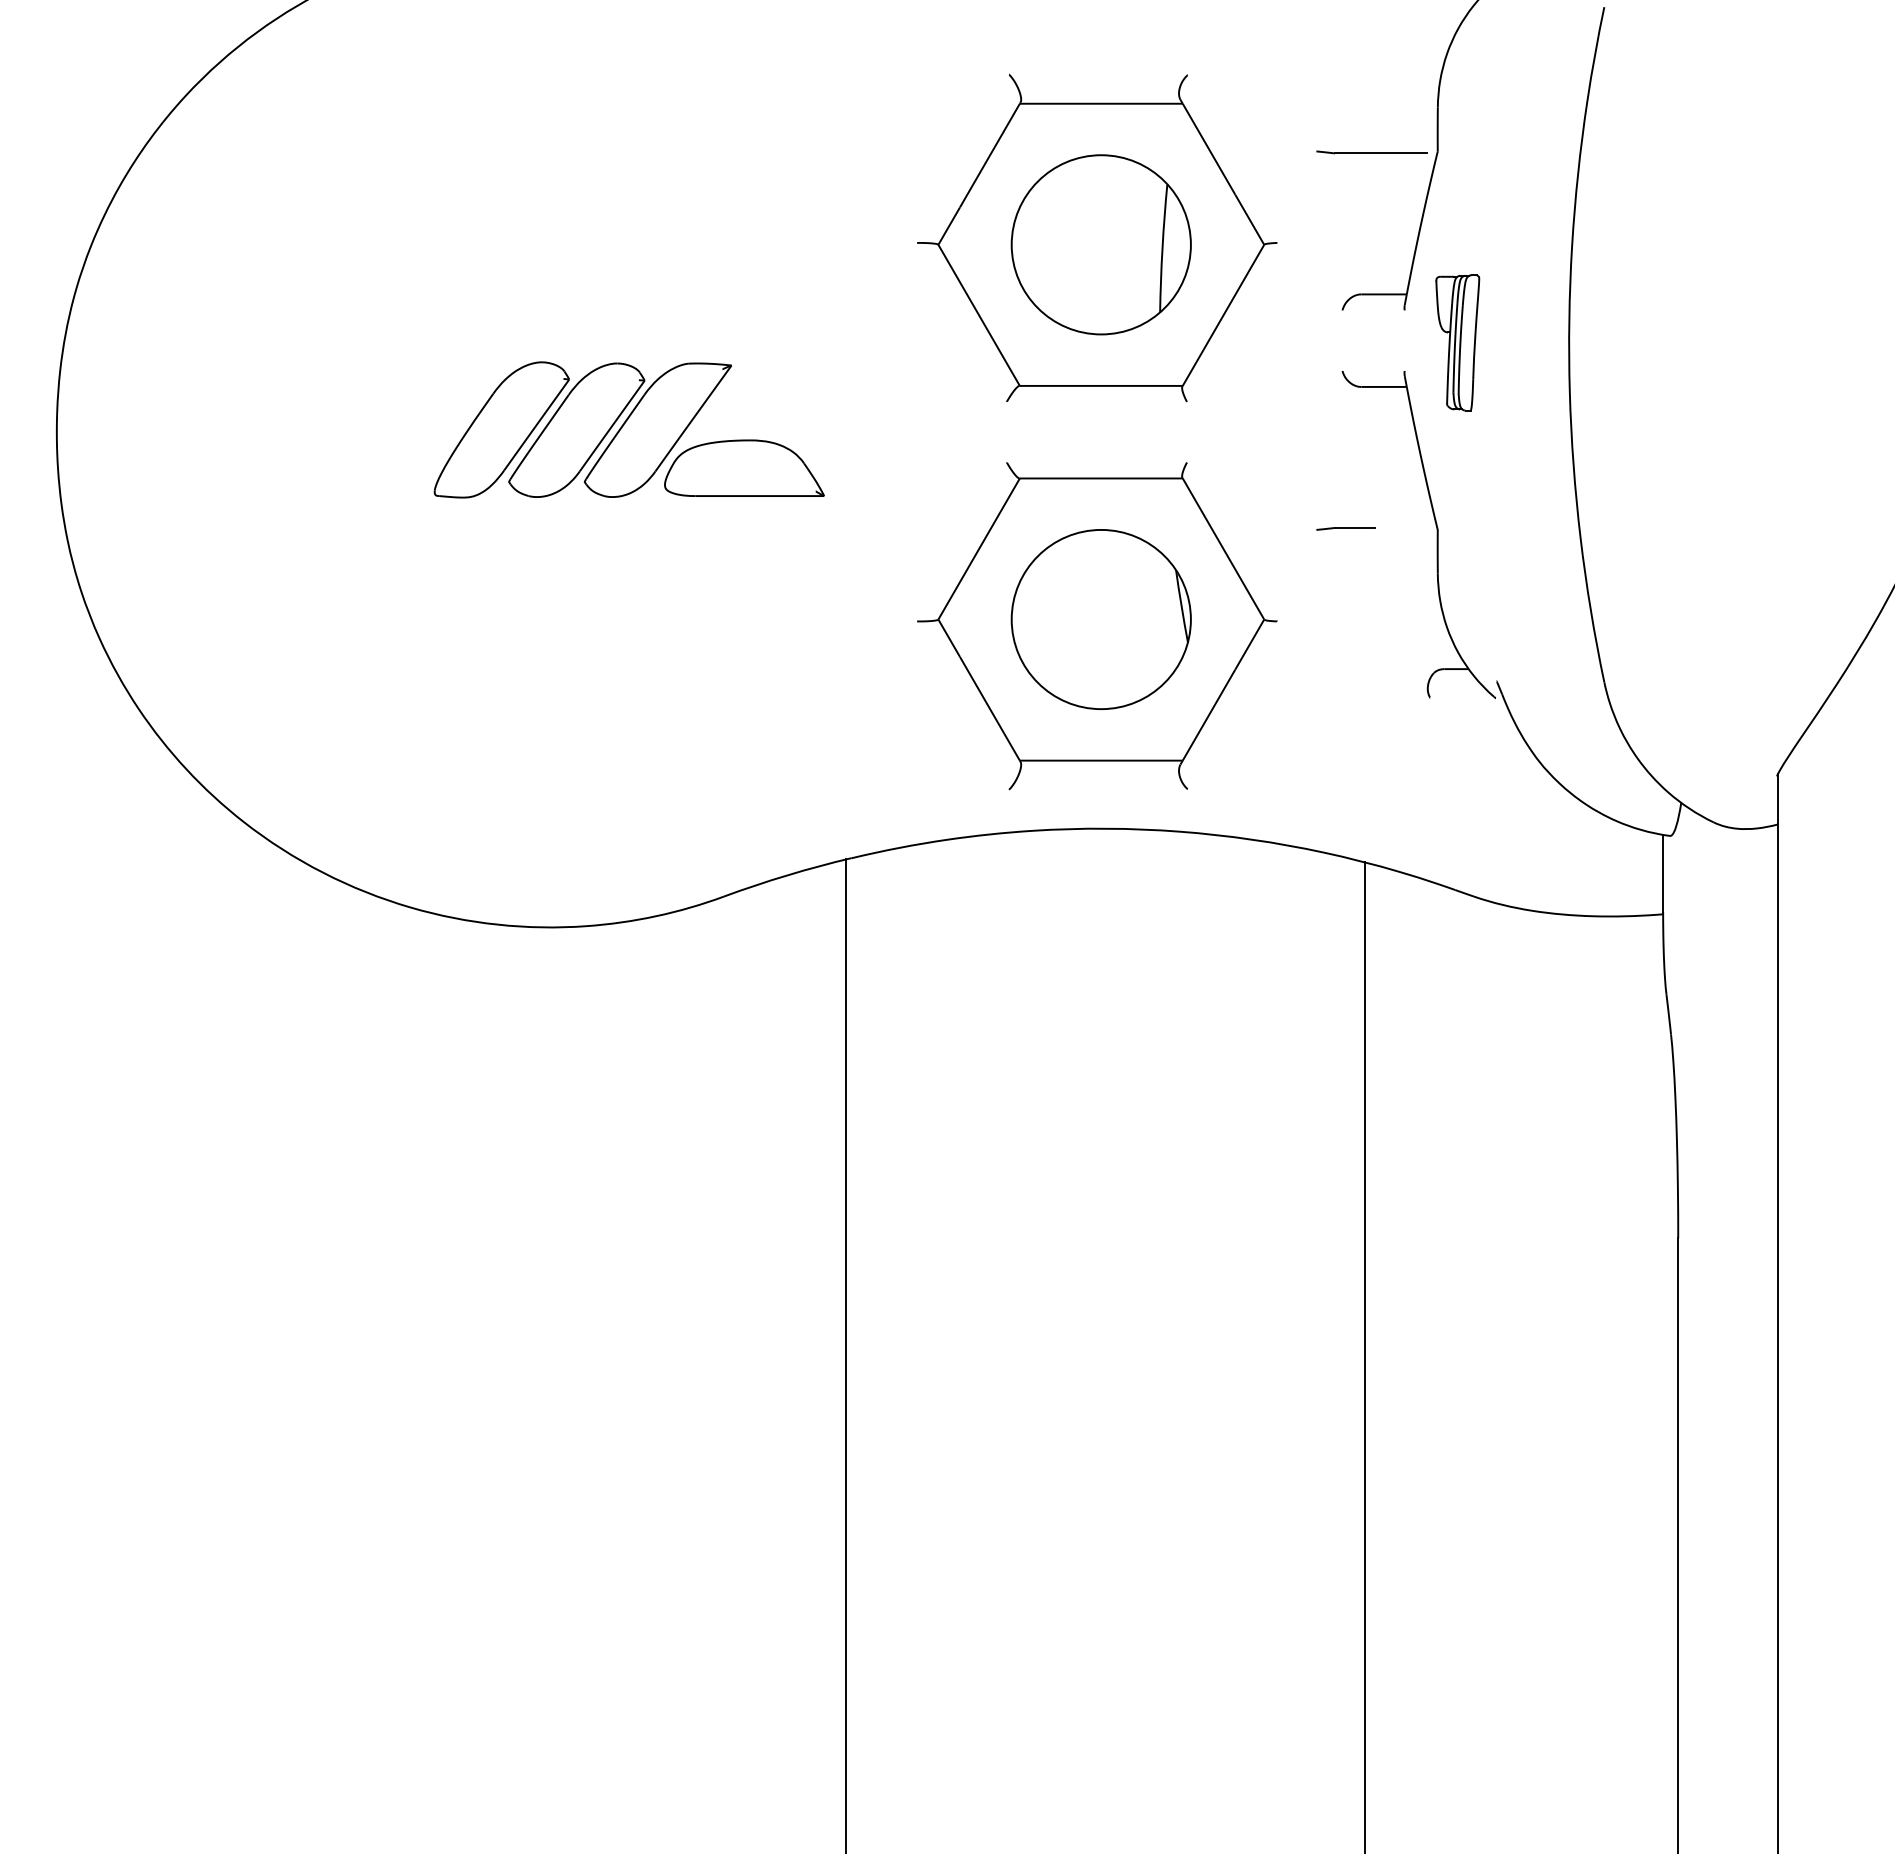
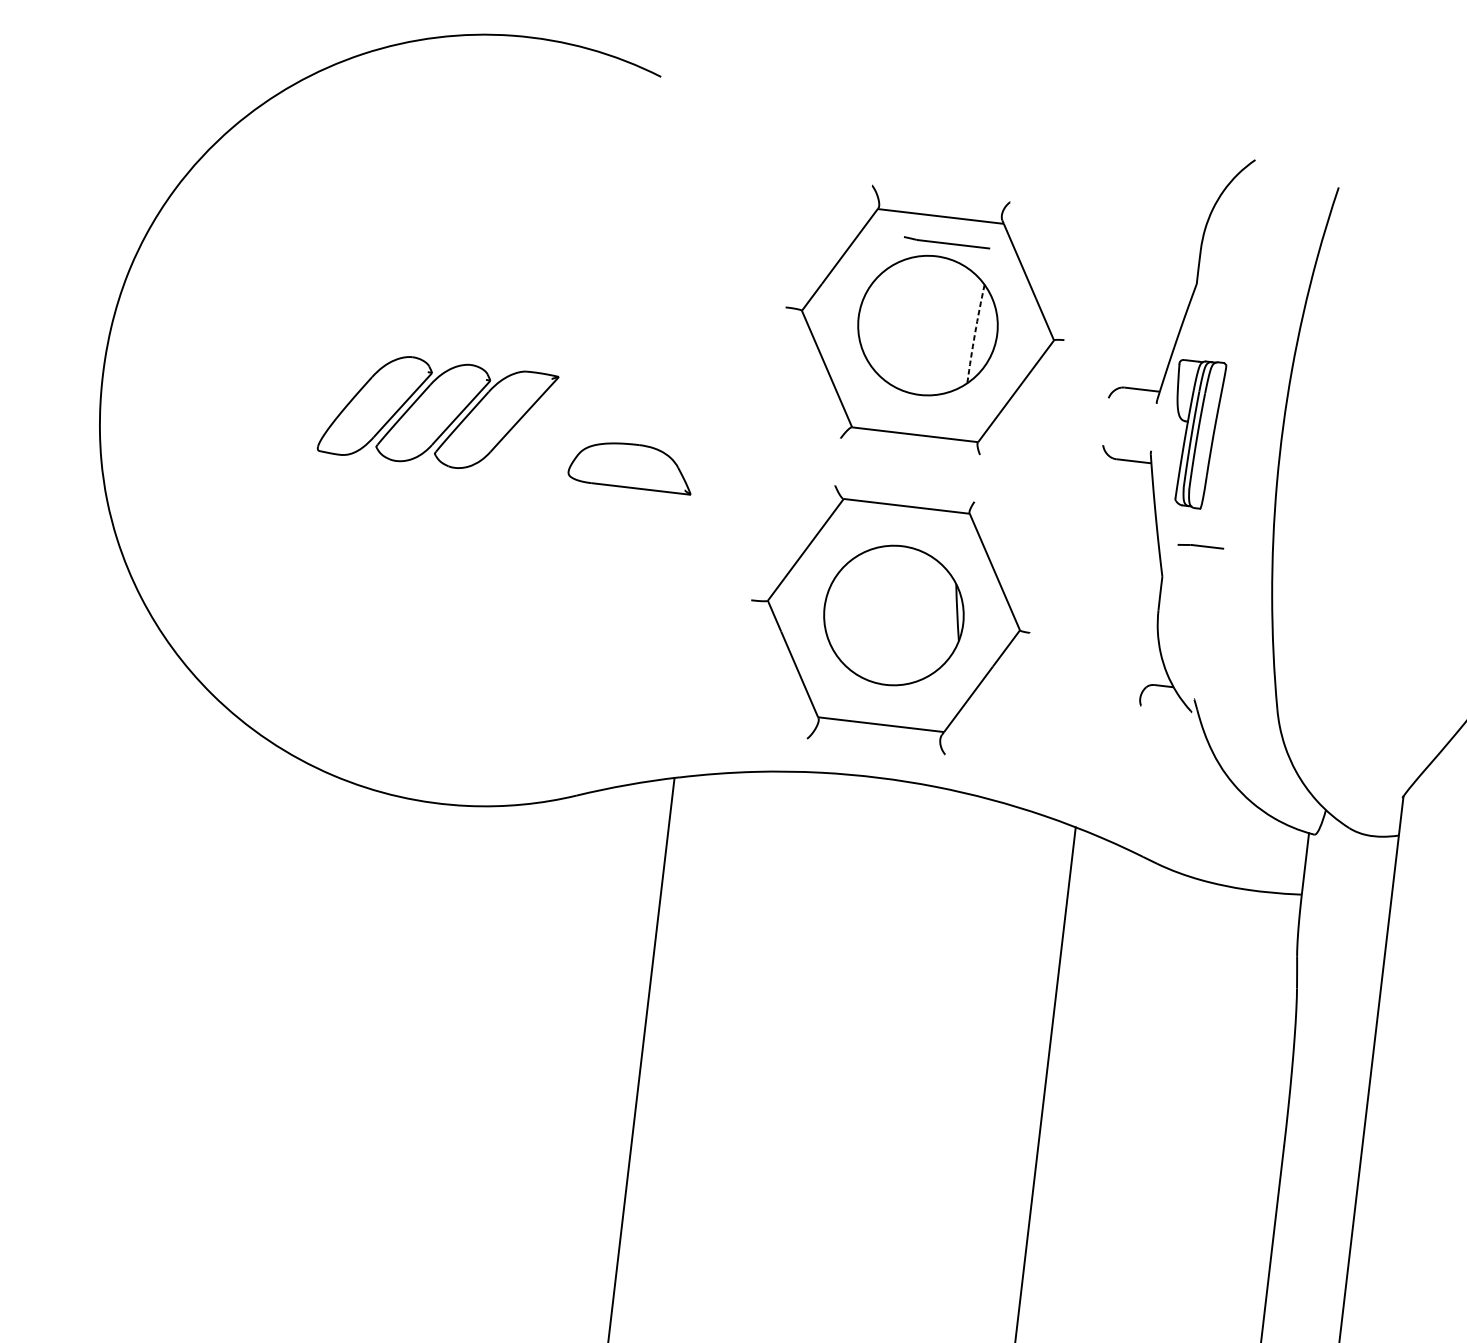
part: (1371, 152) -> (946, 242), moved
arc: (1162, 248) -> (975, 334), solid -> dashed
part: (1457, 342) -> (1194, 433), size x1.4
part: (582, 429) -> (437, 412), moved
part: (1345, 528) -> (1200, 546), moved

